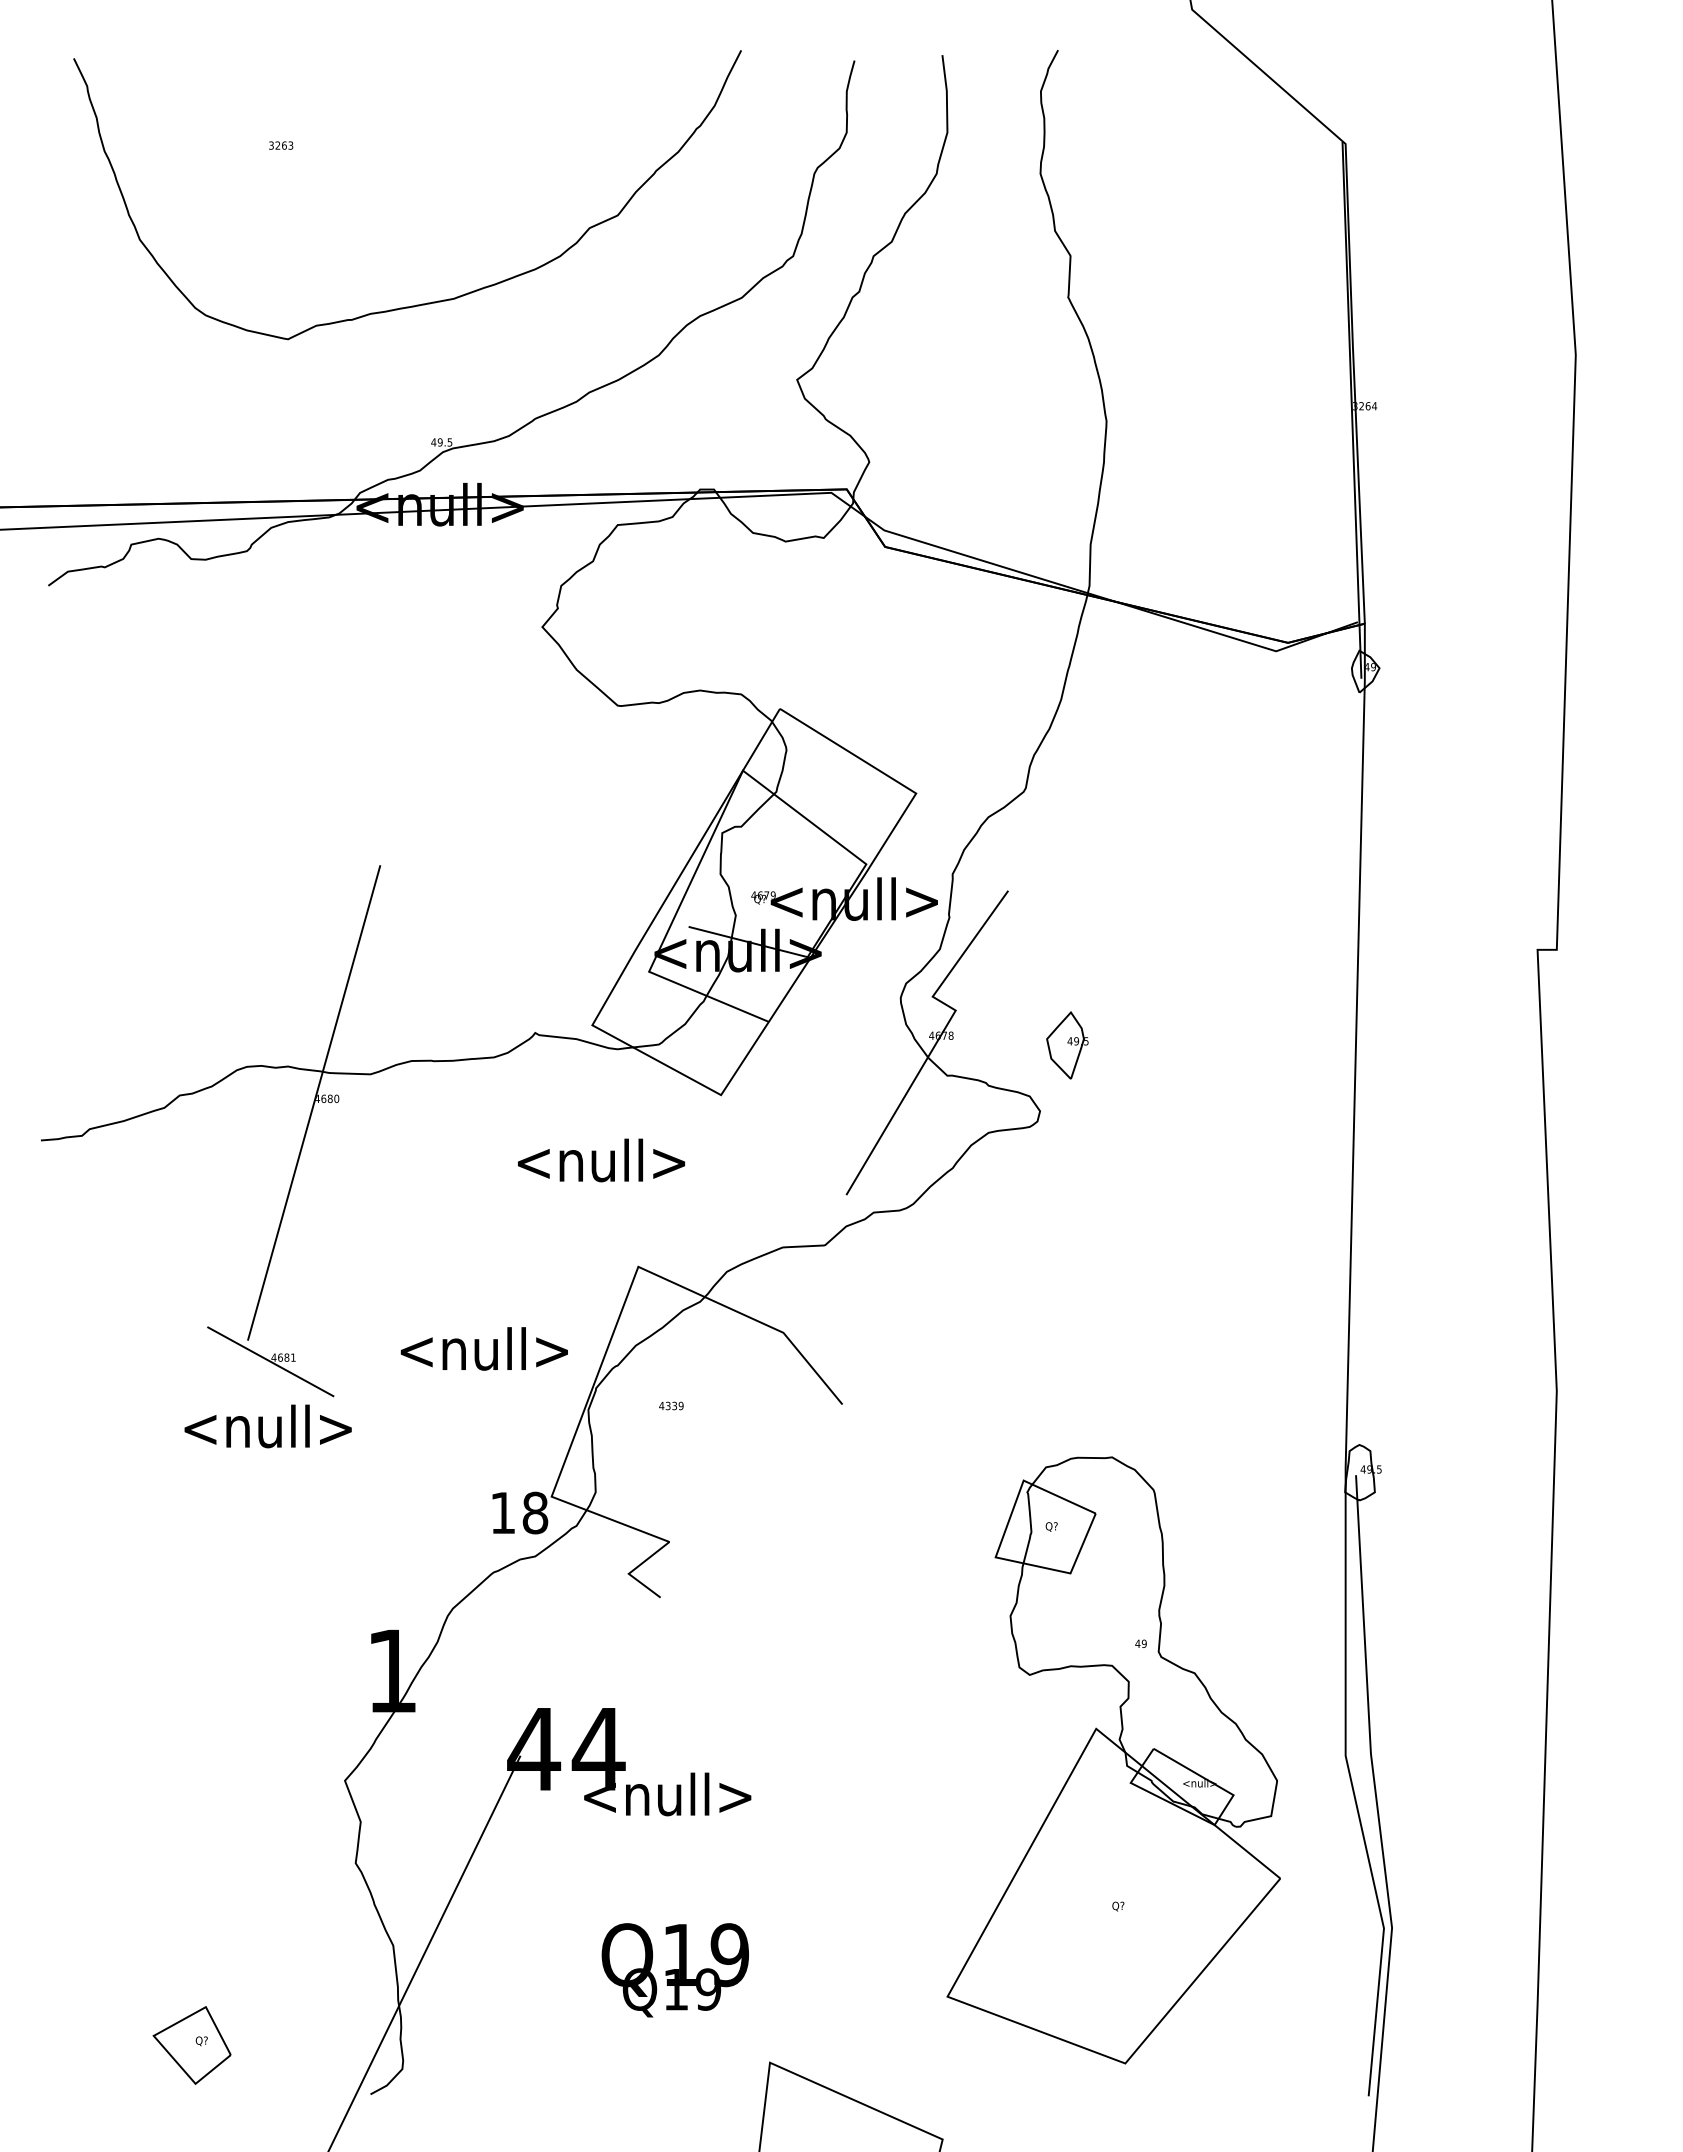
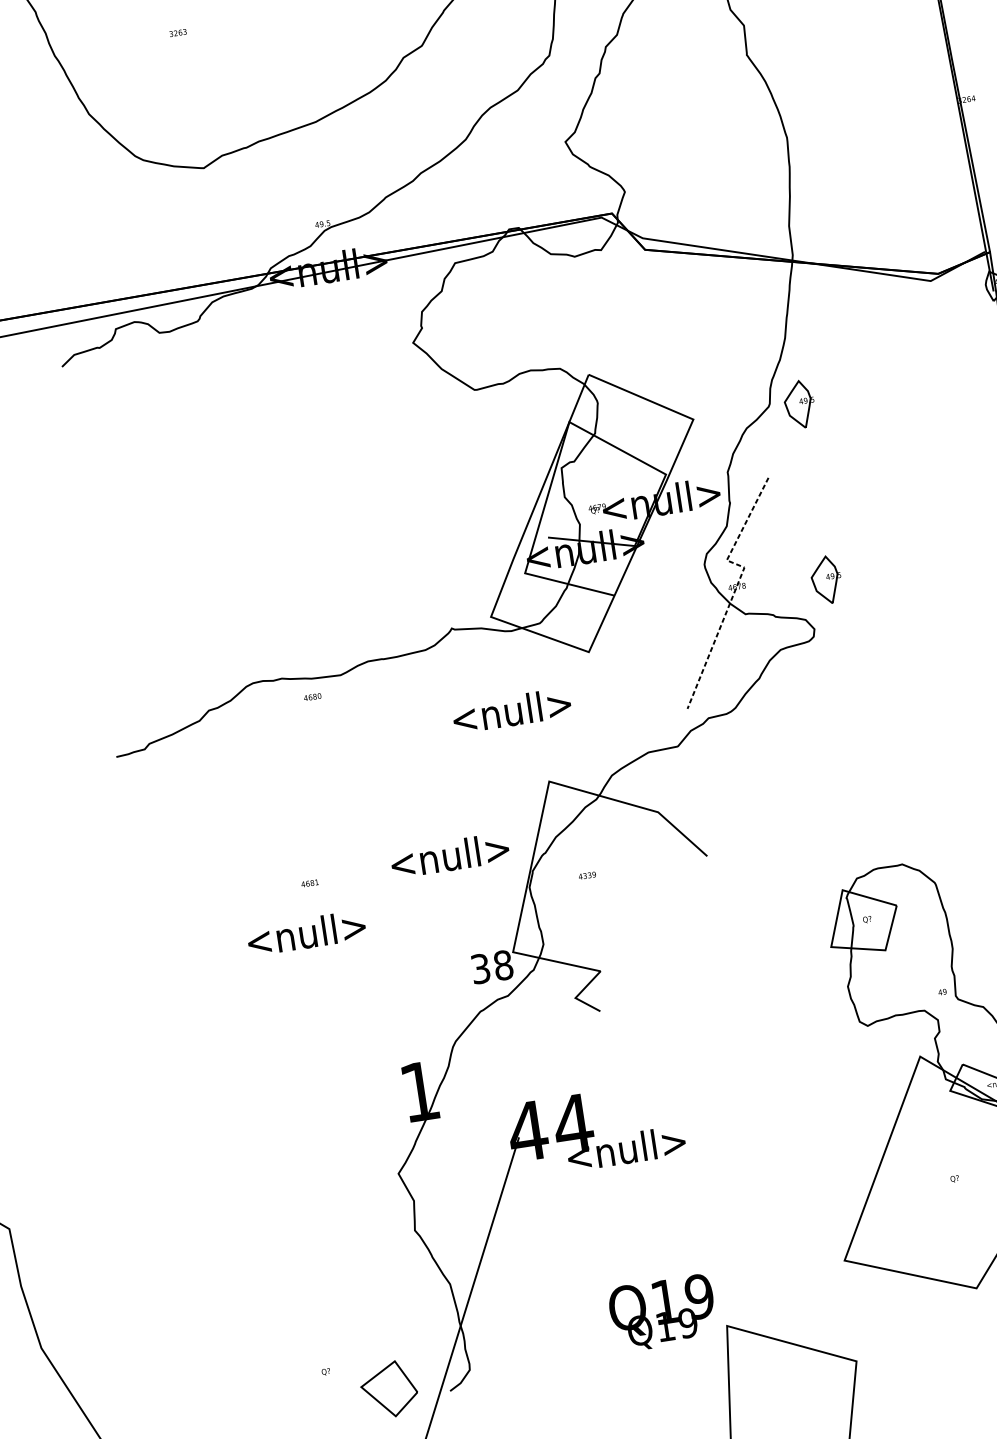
part: (1067, 795) -> (799, 404), added
line: (941, 1034) -> (737, 585), solid -> dashed
line: (314, 1102) -> (304, 701), removed
line: (270, 1361) -> (301, 887), removed
text: (502, 1512) -> (480, 968), 18 -> 38
text: (674, 1970) -> (662, 1313), moved
part: (191, 2045) -> (388, 1389), moved

